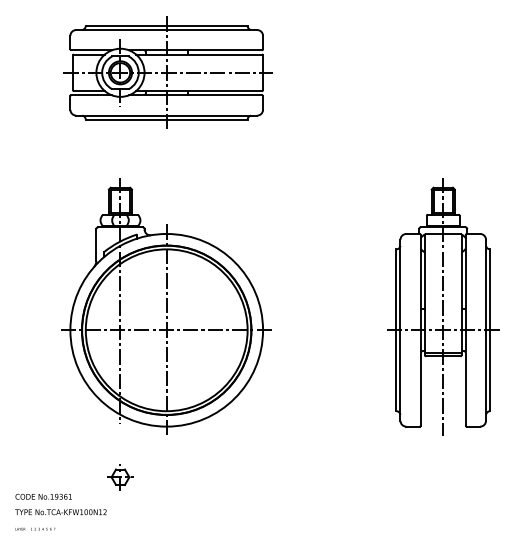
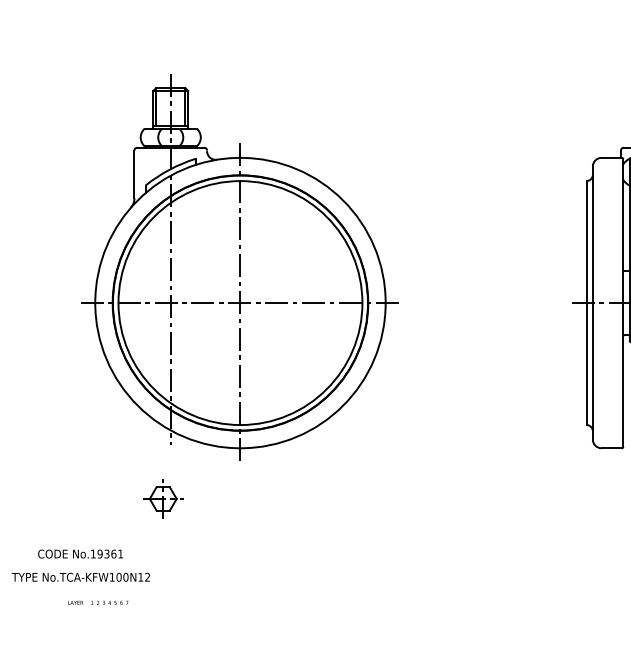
part: (120, 477) -> (163, 499), moved
text: (43, 496) -> (80, 553), moved
text: (35, 528) -> (98, 601), moved

